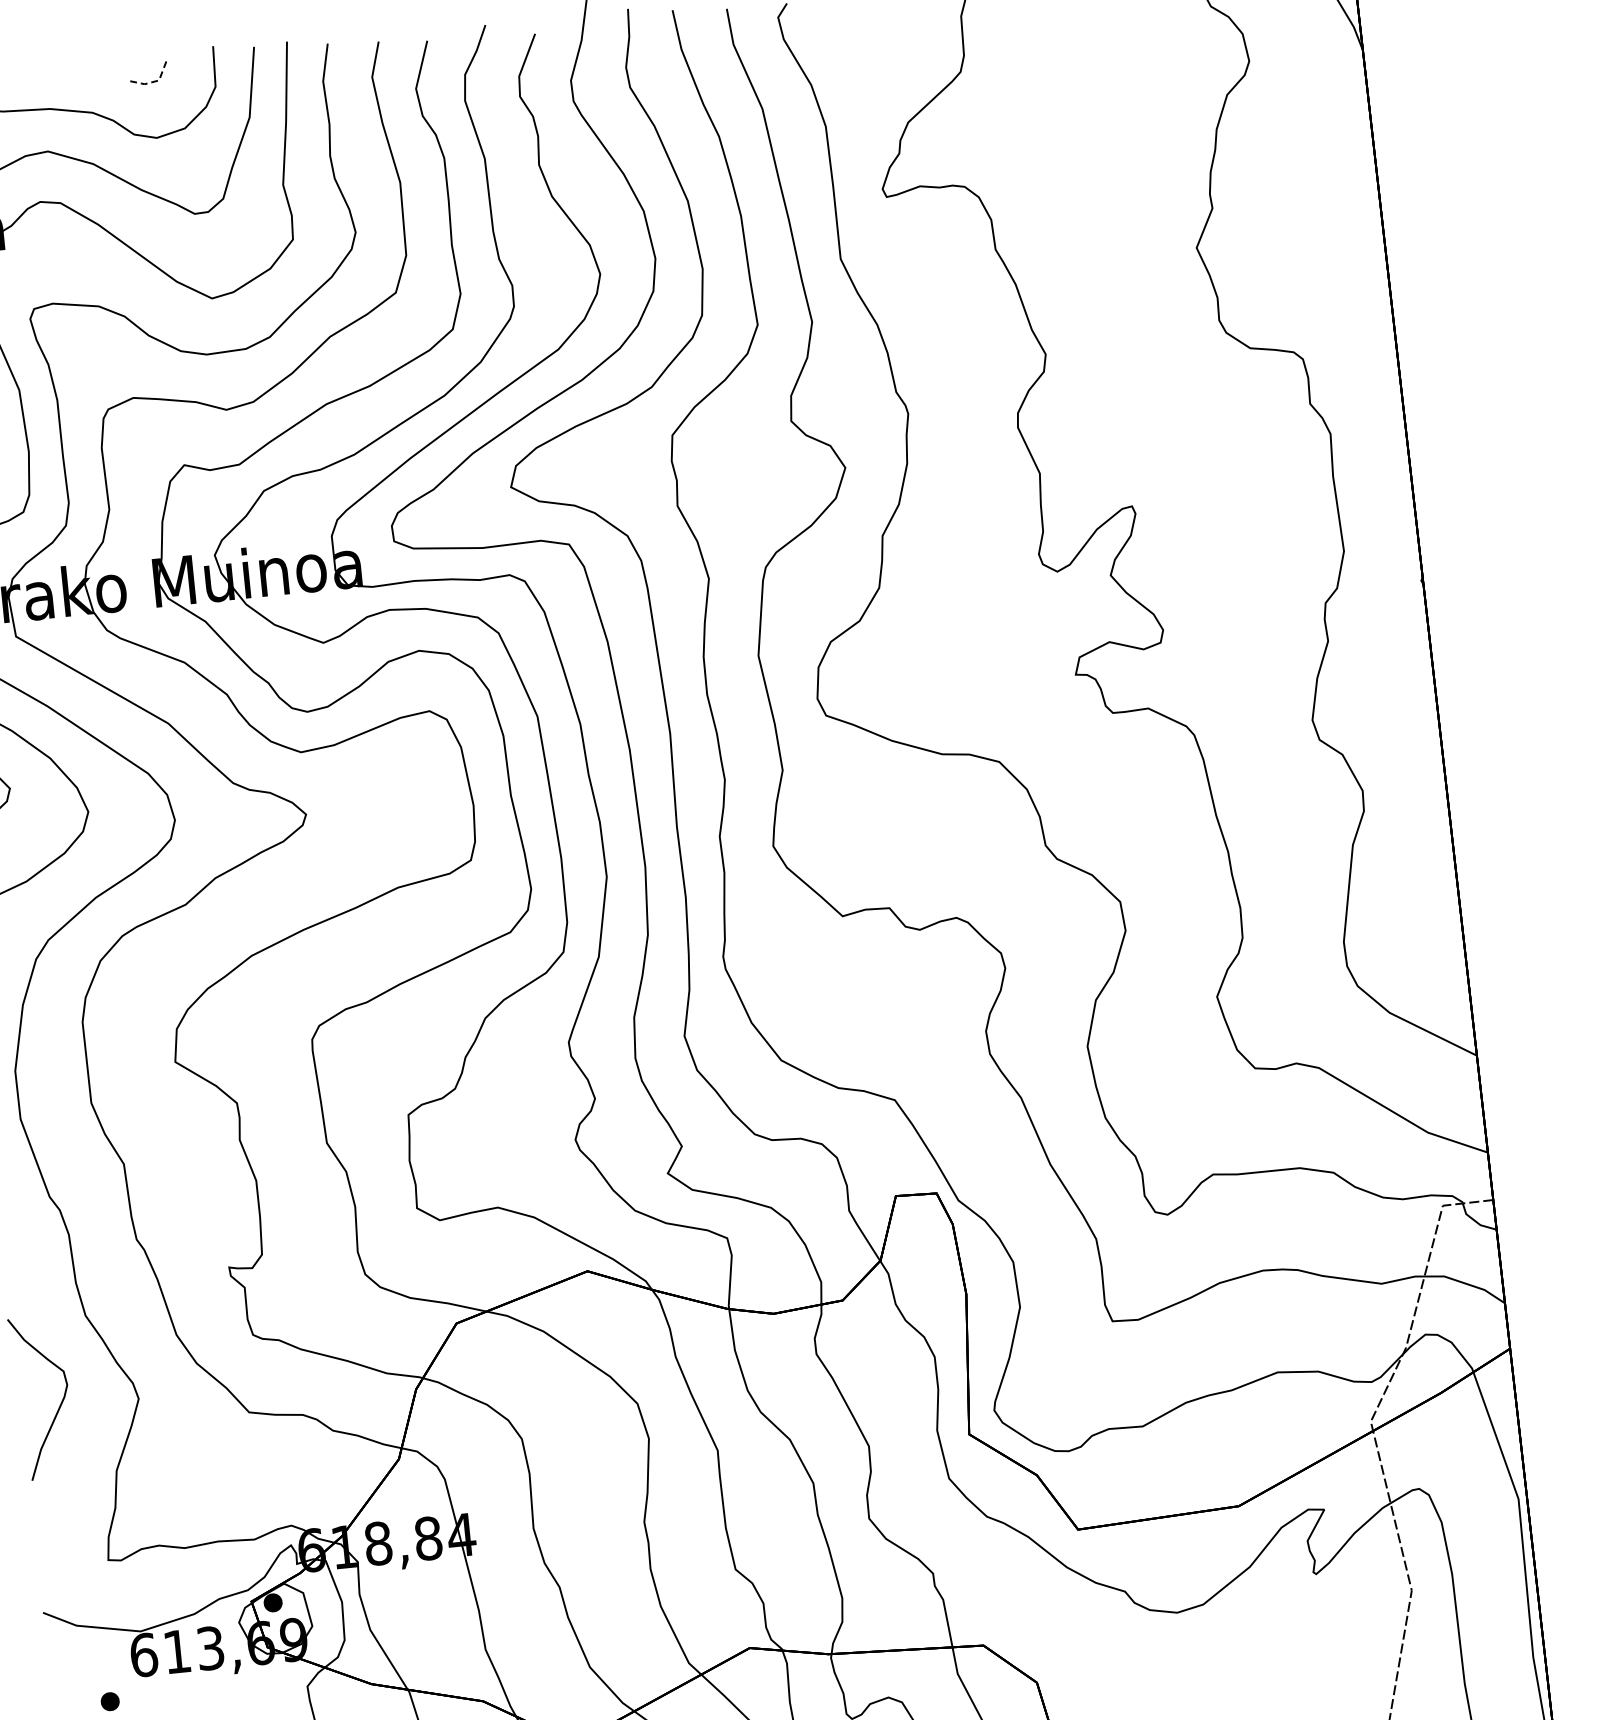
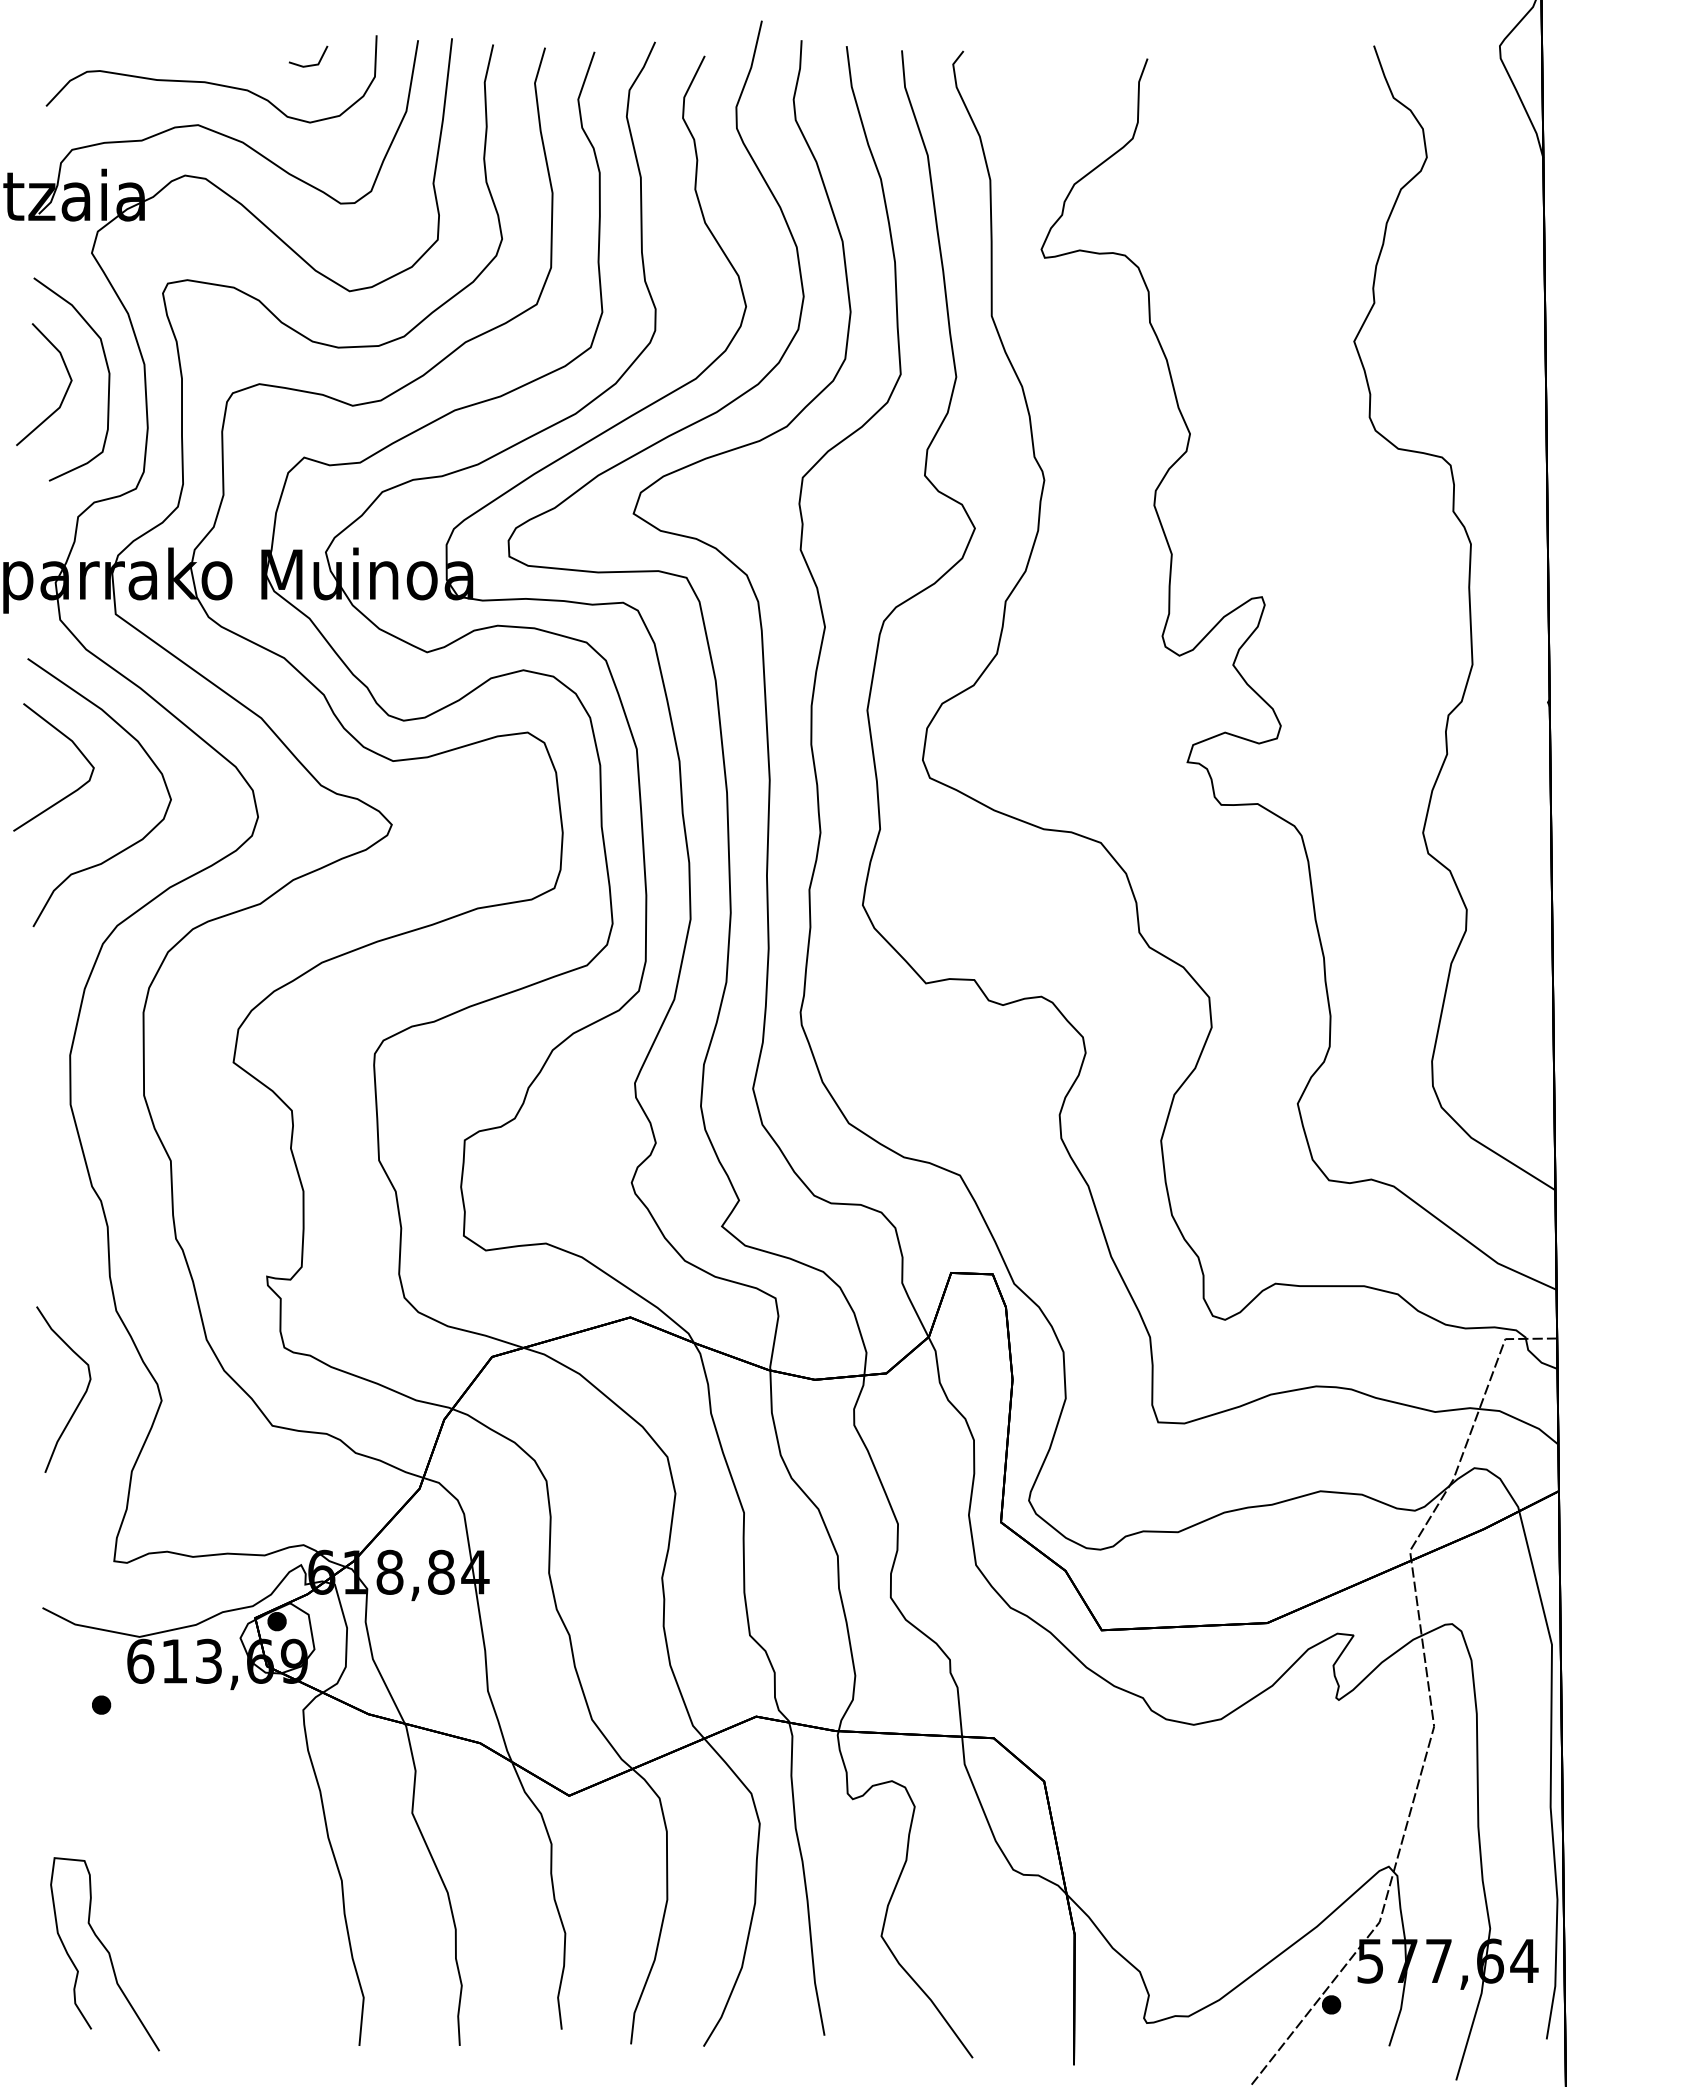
line: (154, 81) -> (313, 65), dashed -> solid

